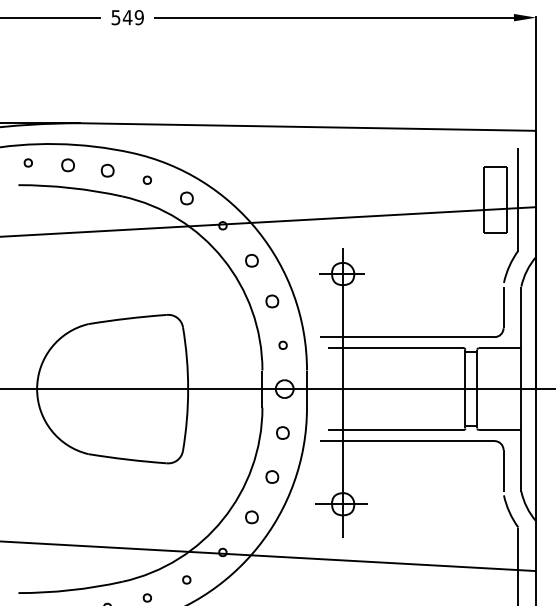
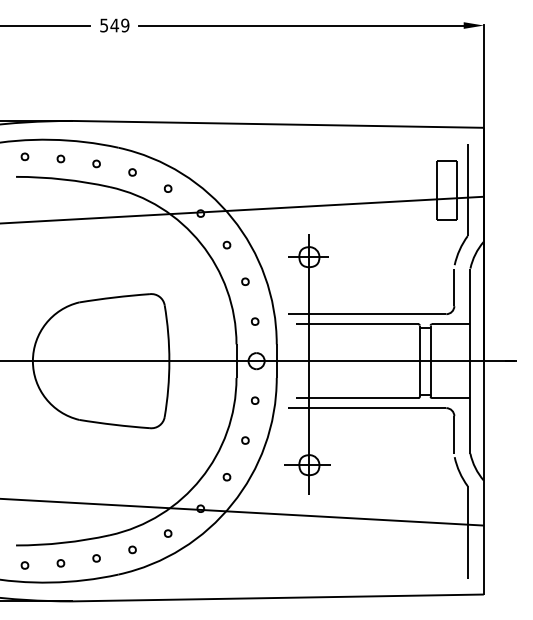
part: (67, 164) -> (60, 158), size x0.62
part: (107, 170) -> (96, 163), size x0.62
part: (186, 198) -> (167, 188), size x0.62
part: (251, 259) -> (226, 244), size x0.62
part: (272, 300) -> (245, 281), size x0.62
part: (283, 432) -> (255, 400), size x0.62
part: (272, 476) -> (245, 440), size x0.62
part: (251, 517) -> (226, 477), size x0.62

